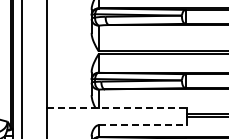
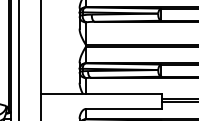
line: (116, 107) -> (101, 93), dashed -> solid
line: (143, 125) -> (124, 109), dashed -> solid

